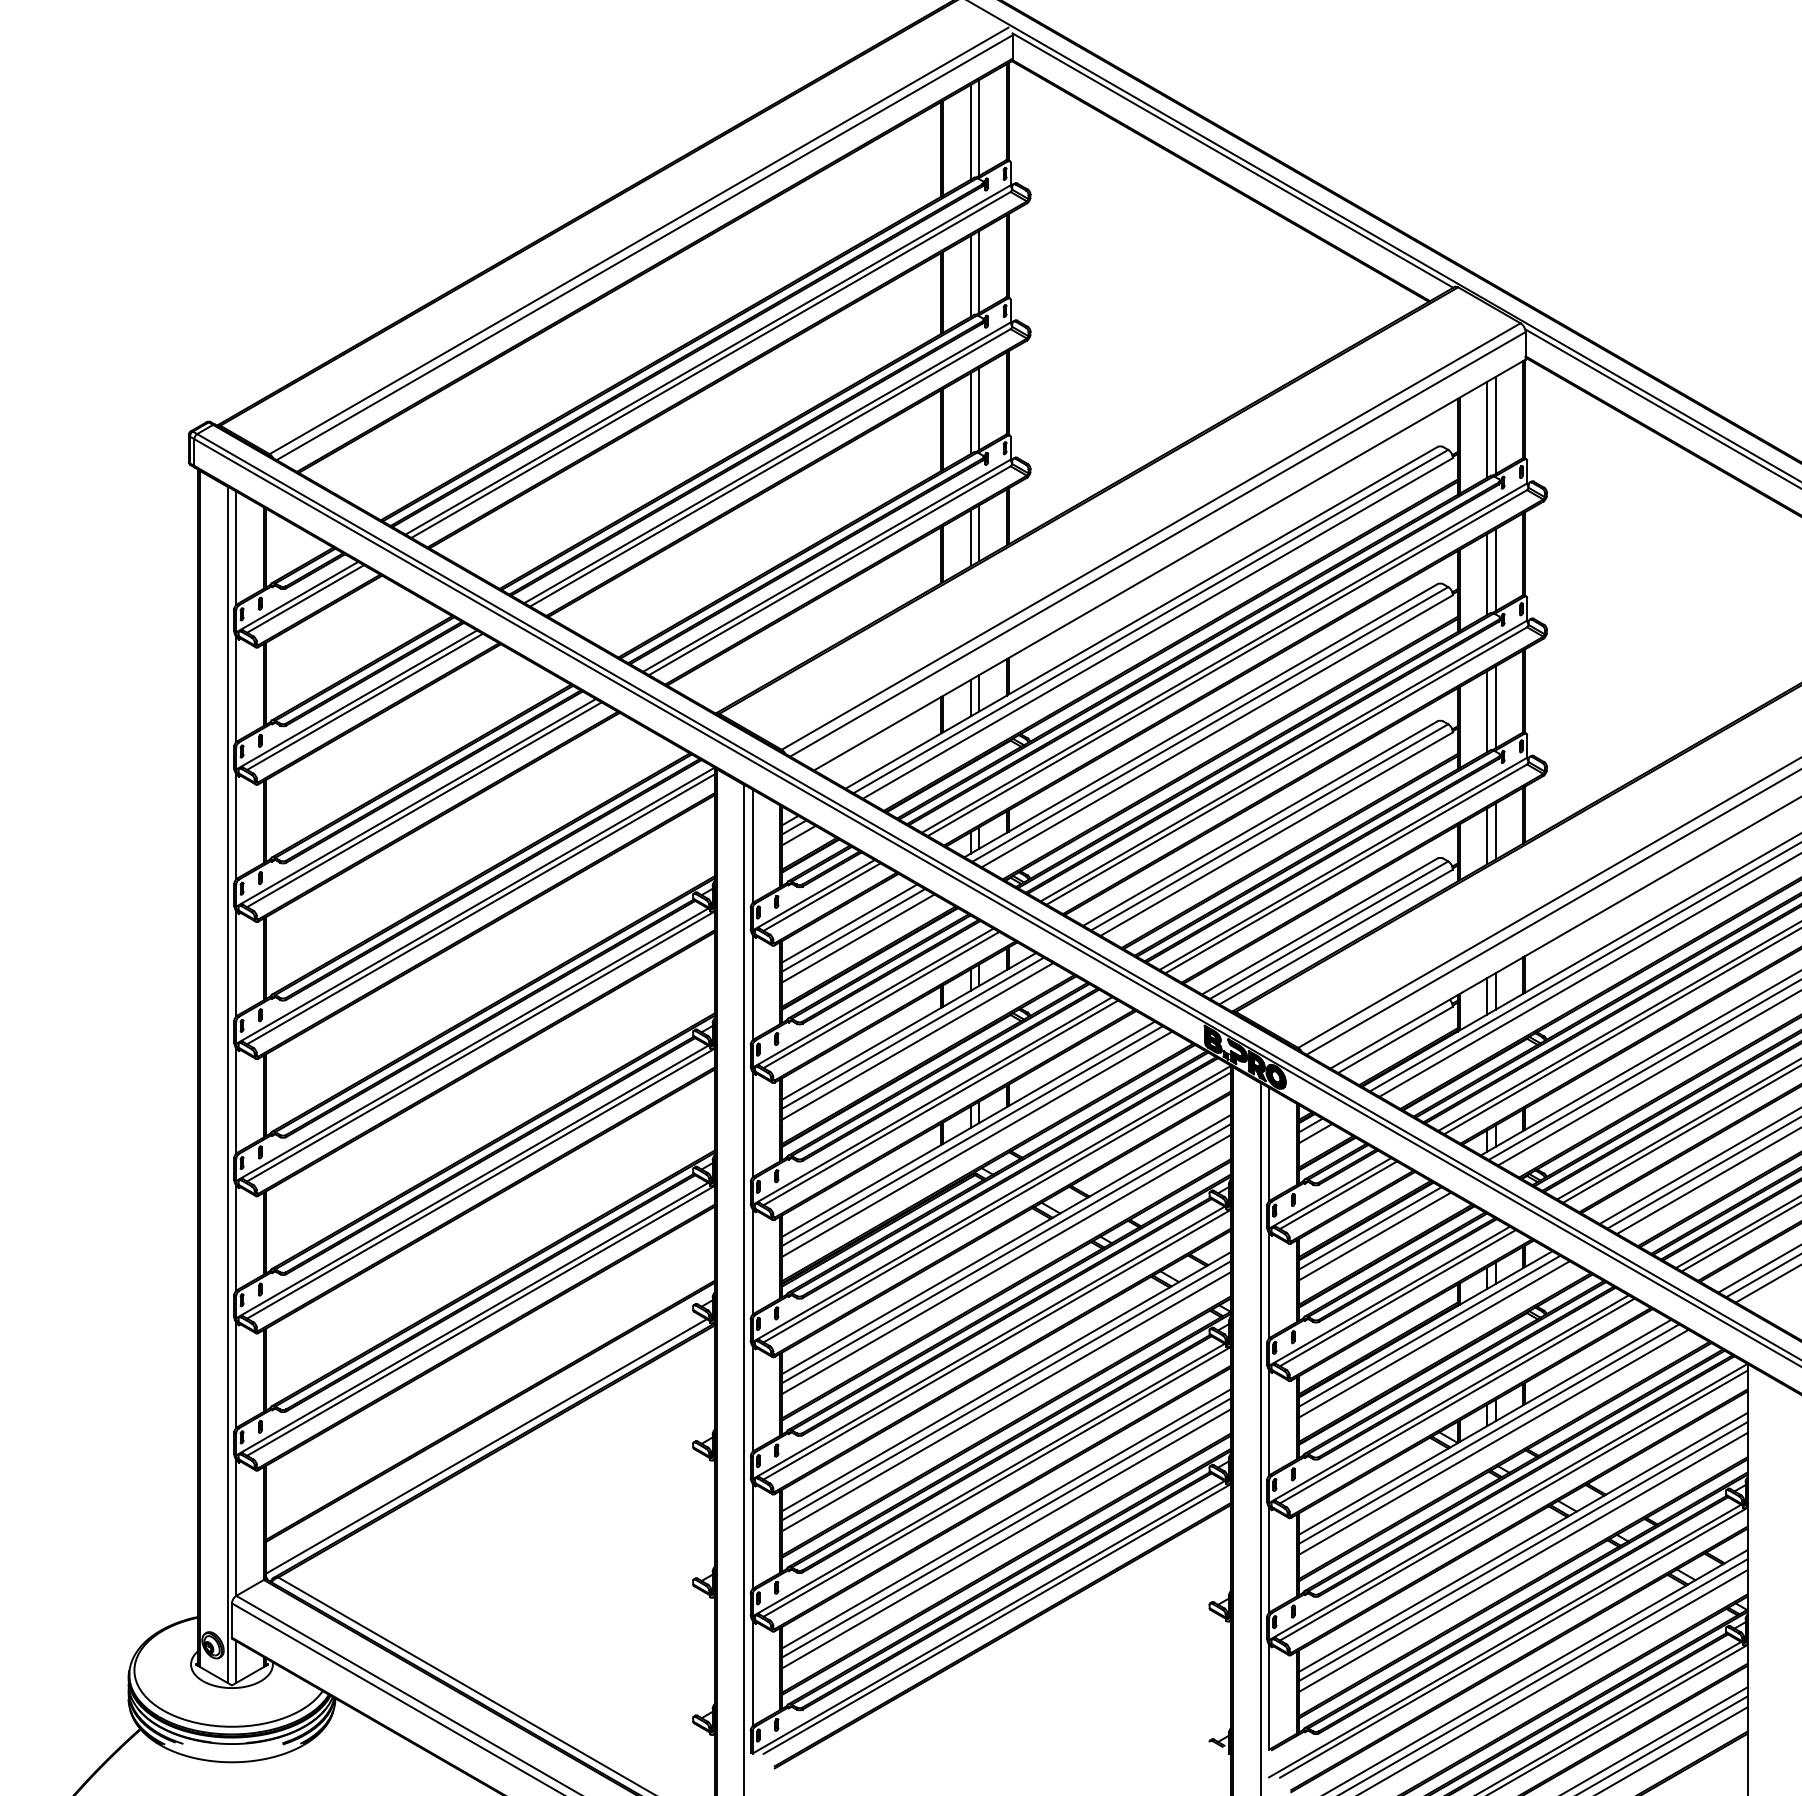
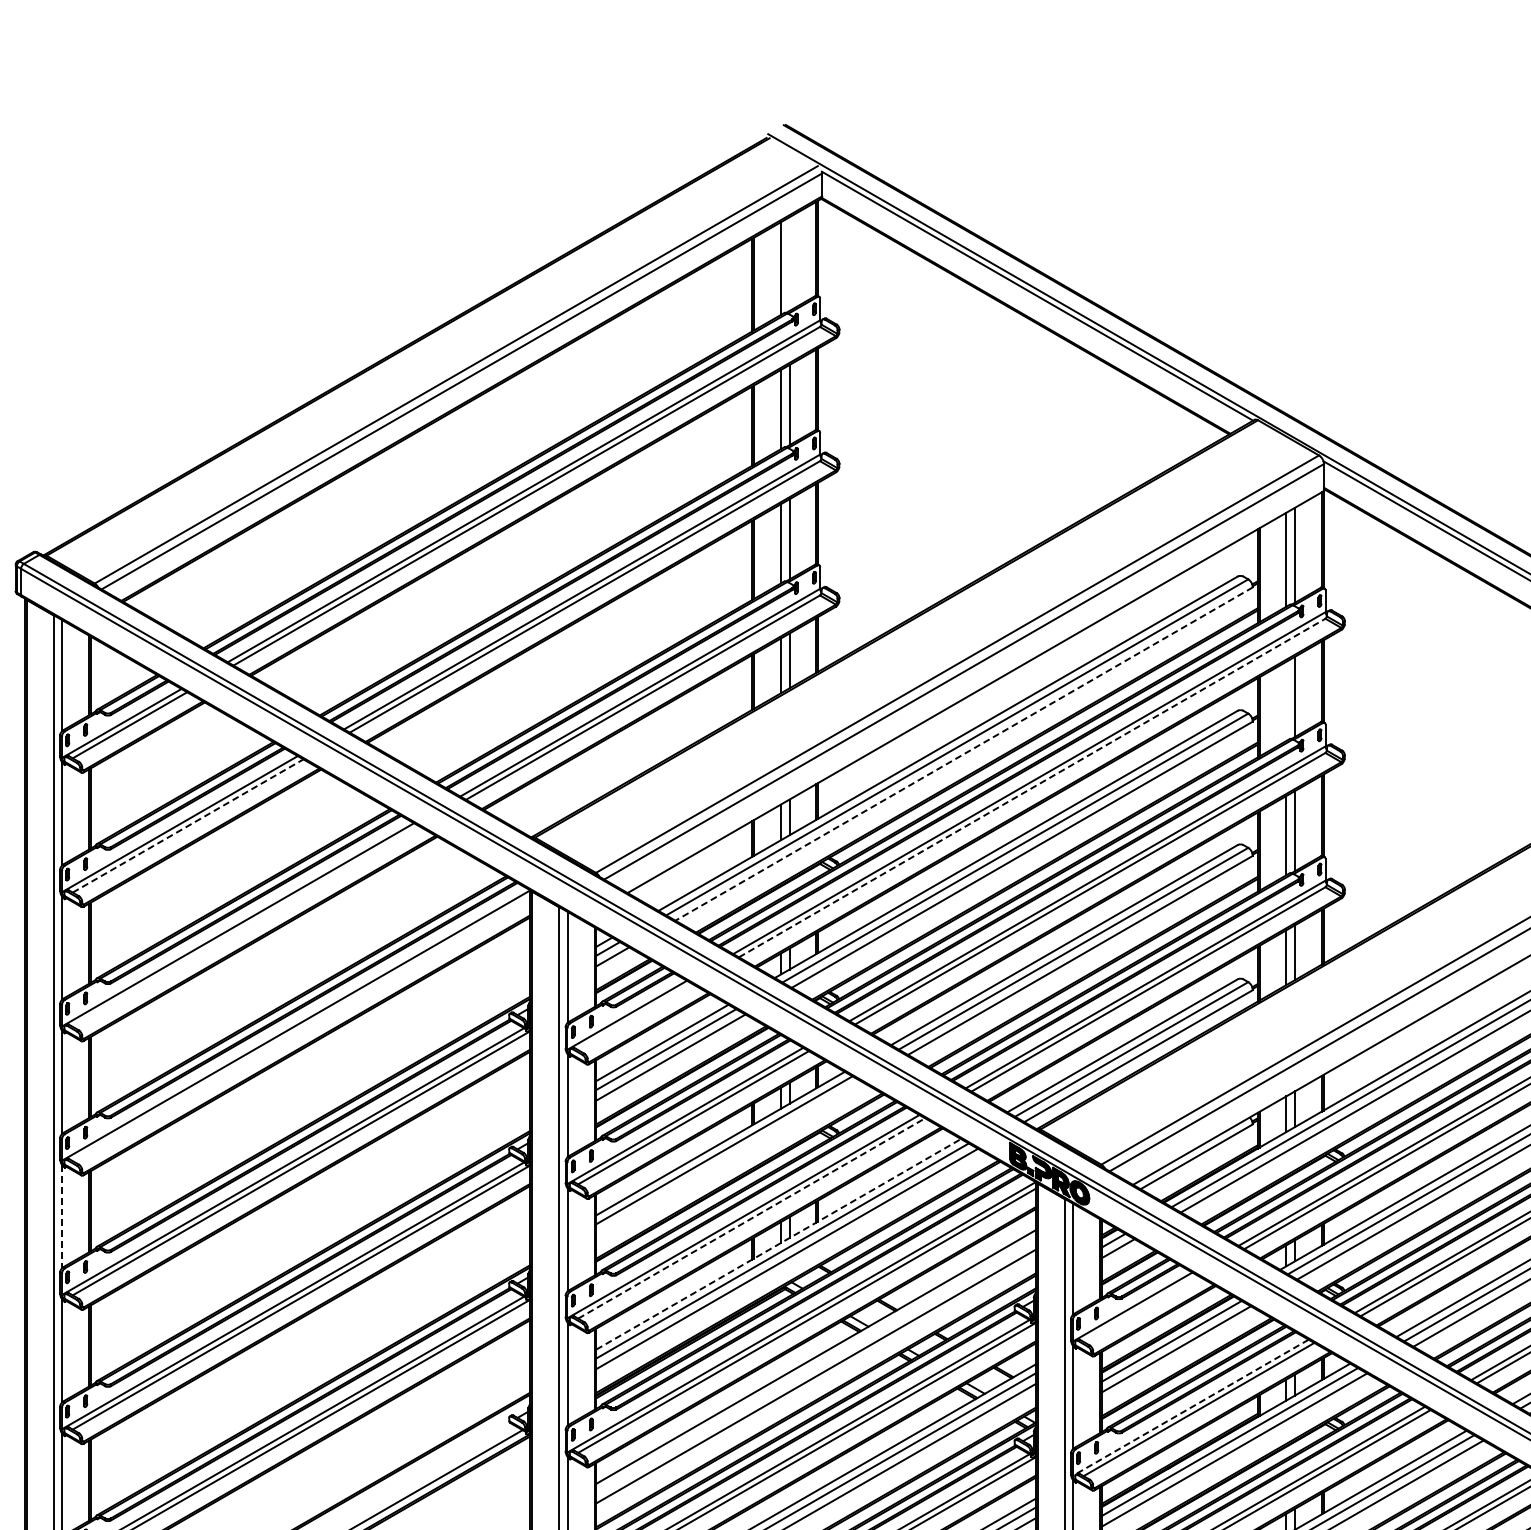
line: (979, 127) -> (789, 263), removed
line: (1487, 574) -> (1286, 701), removed
line: (1157, 628) -> (963, 754), solid -> dashed
line: (1227, 663) -> (1032, 788), solid -> dashed
line: (365, 701) -> (188, 825), solid -> dashed
line: (424, 804) -> (246, 926), removed
line: (821, 896) -> (634, 1016), removed
line: (480, 909) -> (301, 1029), removed
line: (917, 1041) -> (728, 1158), removed
line: (236, 1101) -> (62, 1217), solid -> dashed
line: (940, 1102) -> (751, 1218), solid -> dashed
line: (968, 1129) -> (778, 1244), solid -> dashed
line: (1338, 1195) -> (1140, 1309), removed
line: (1006, 1253) -> (815, 1365), removed
line: (1389, 1296) -> (1190, 1407), solid -> dashed

